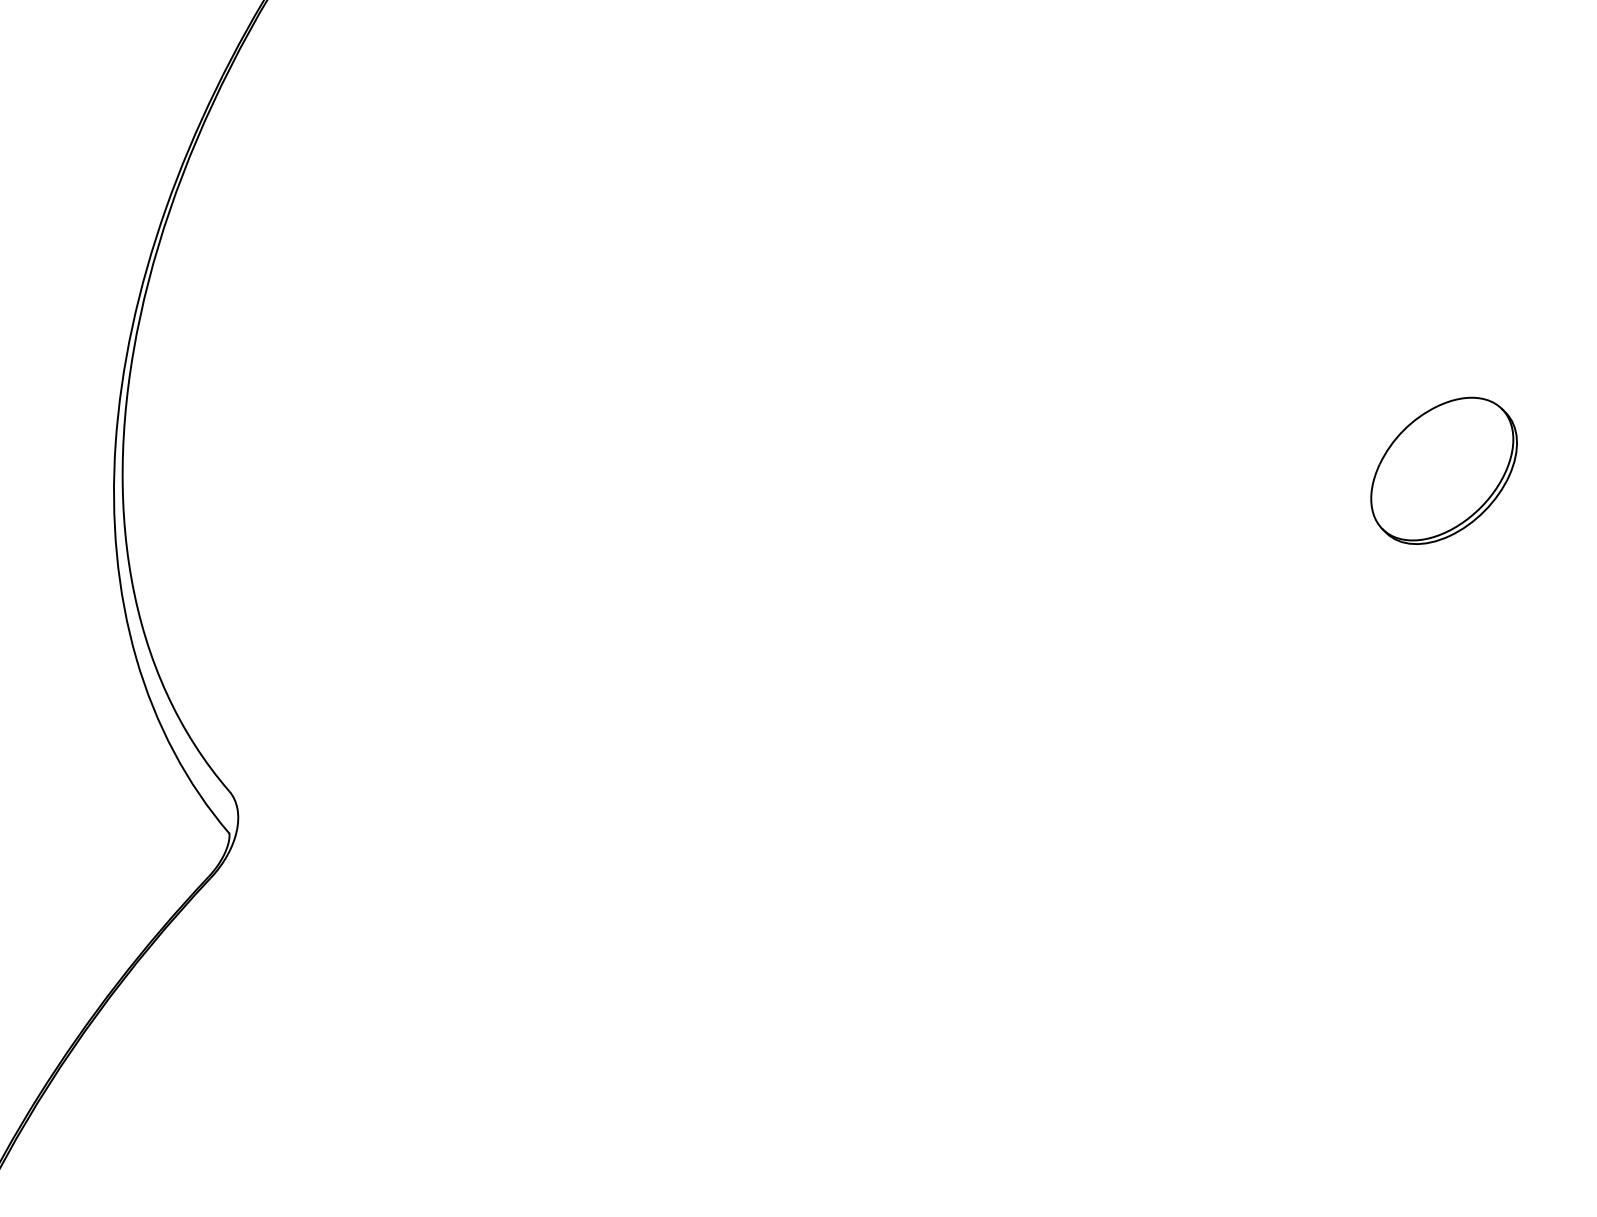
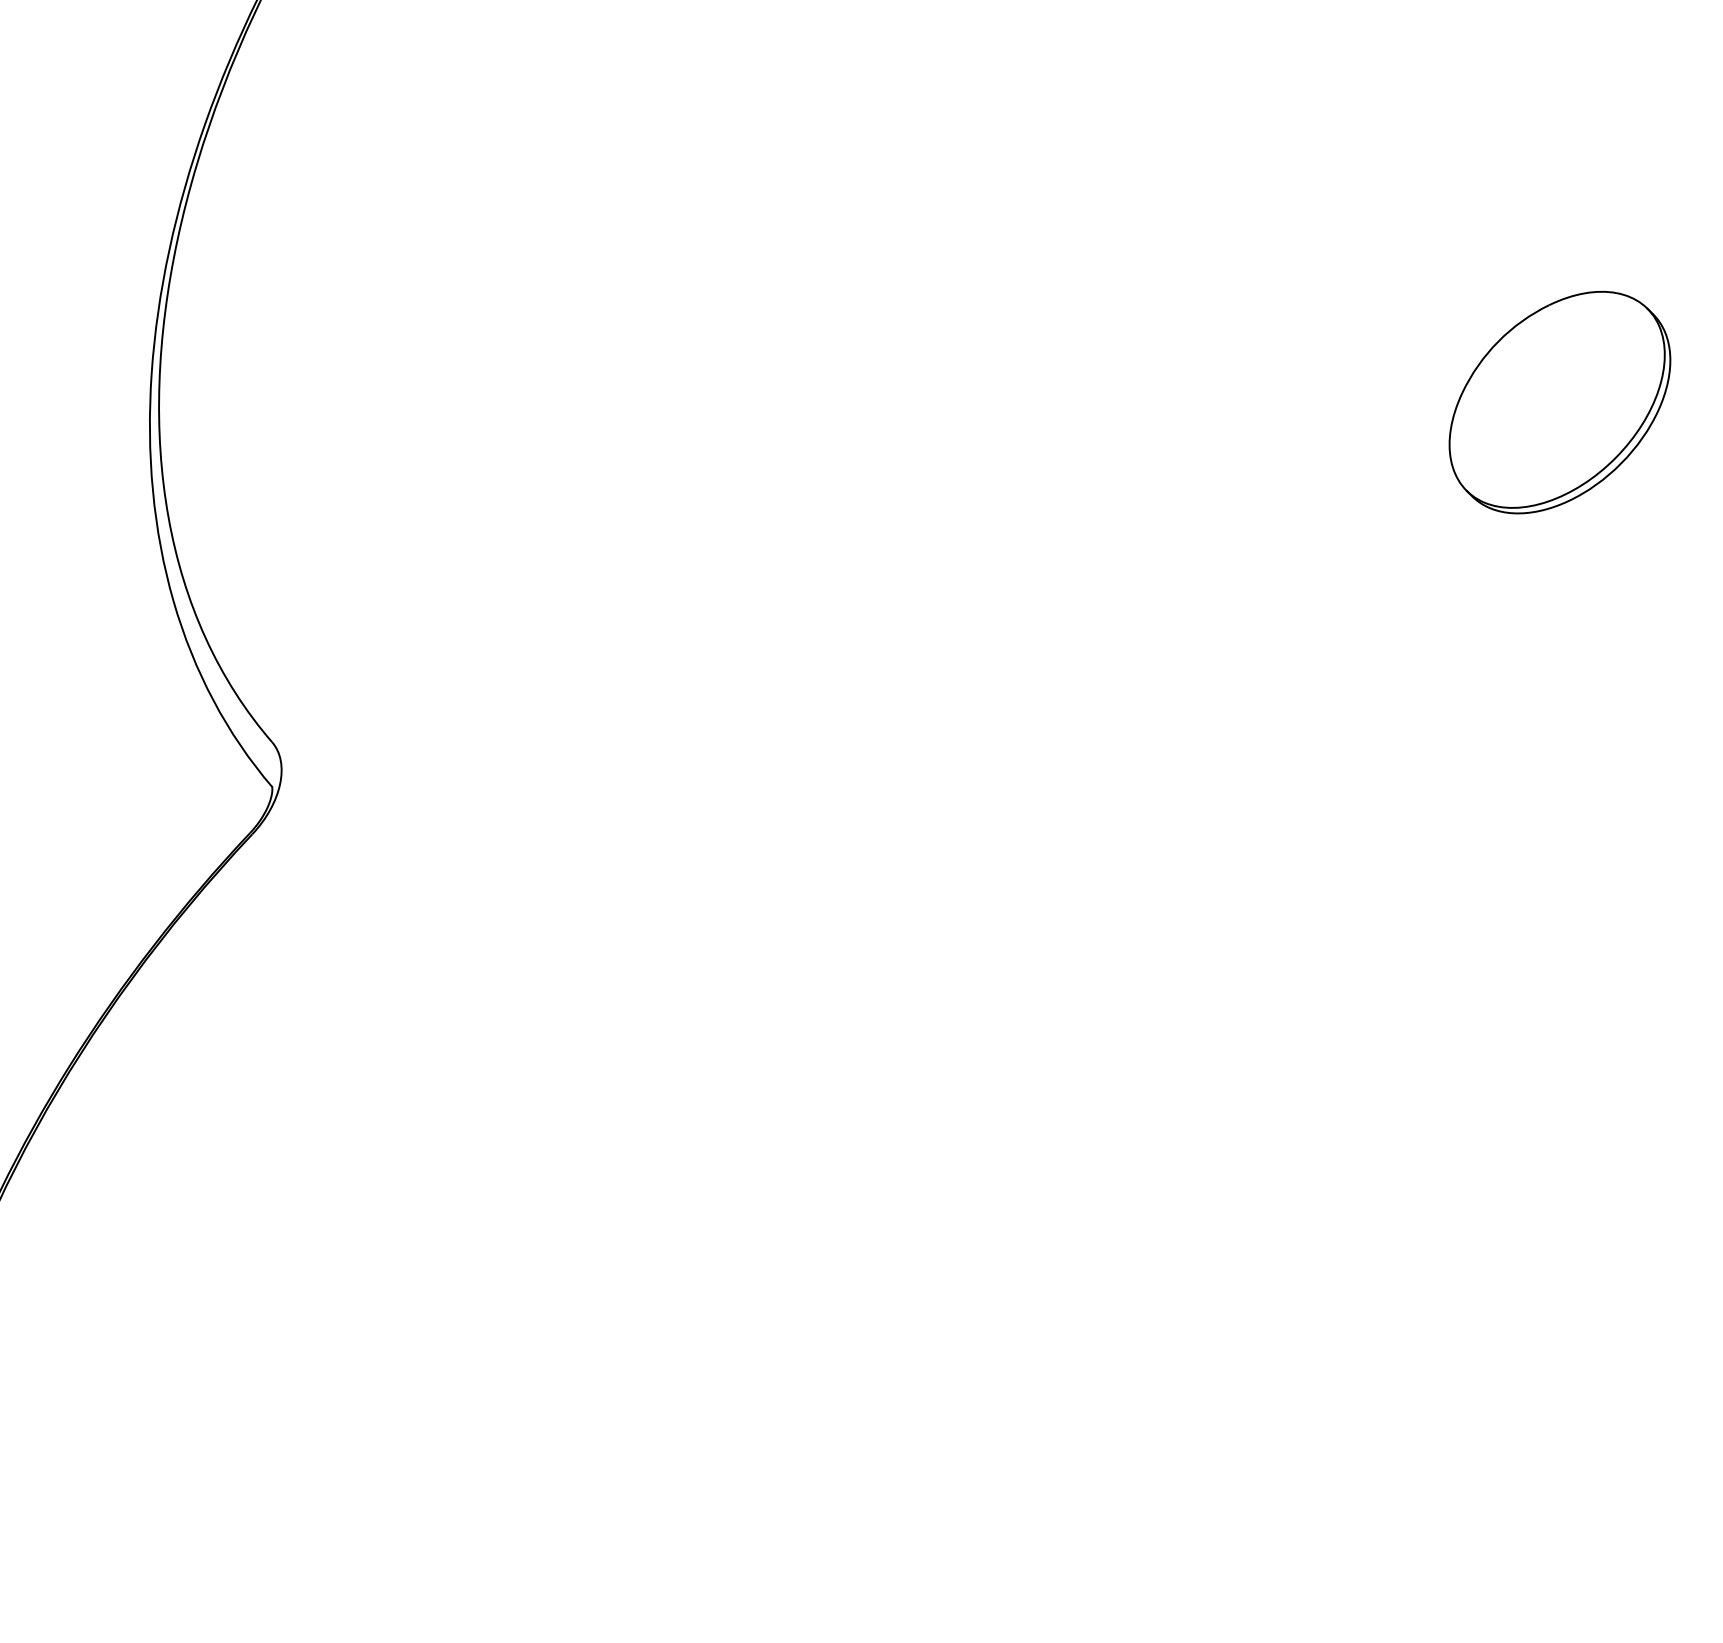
part: (1443, 470) -> (1559, 402), size x1.43

